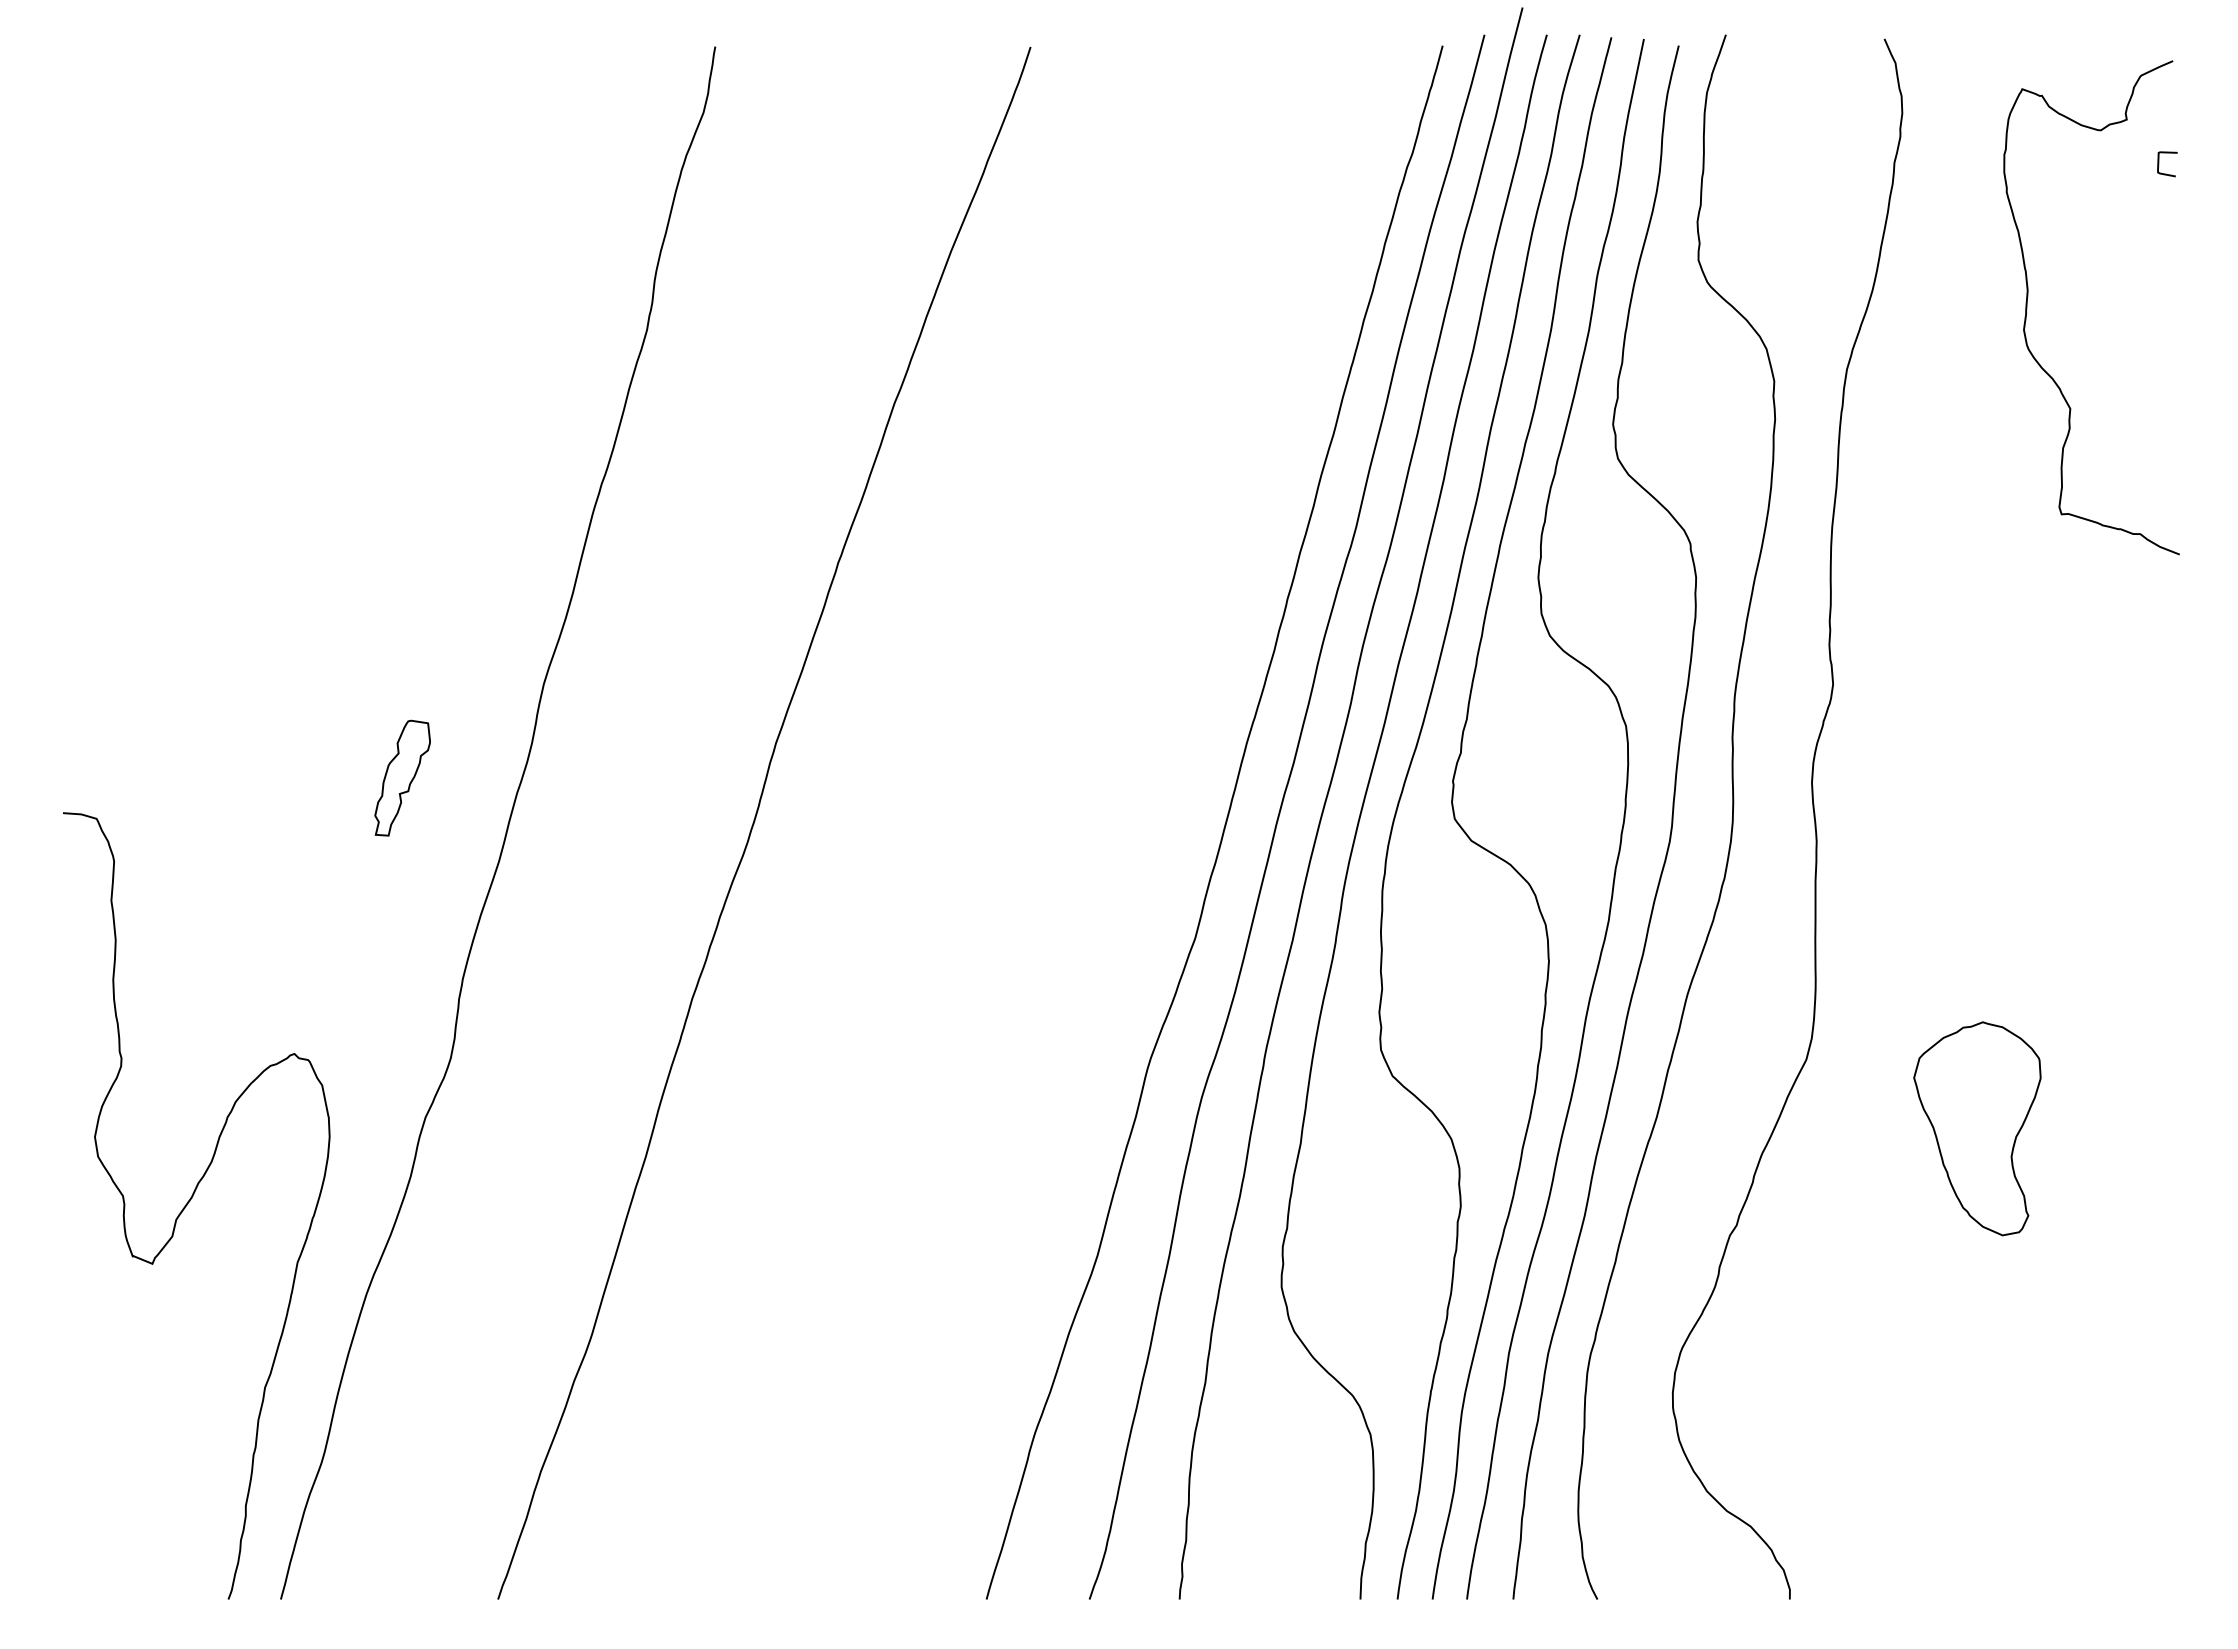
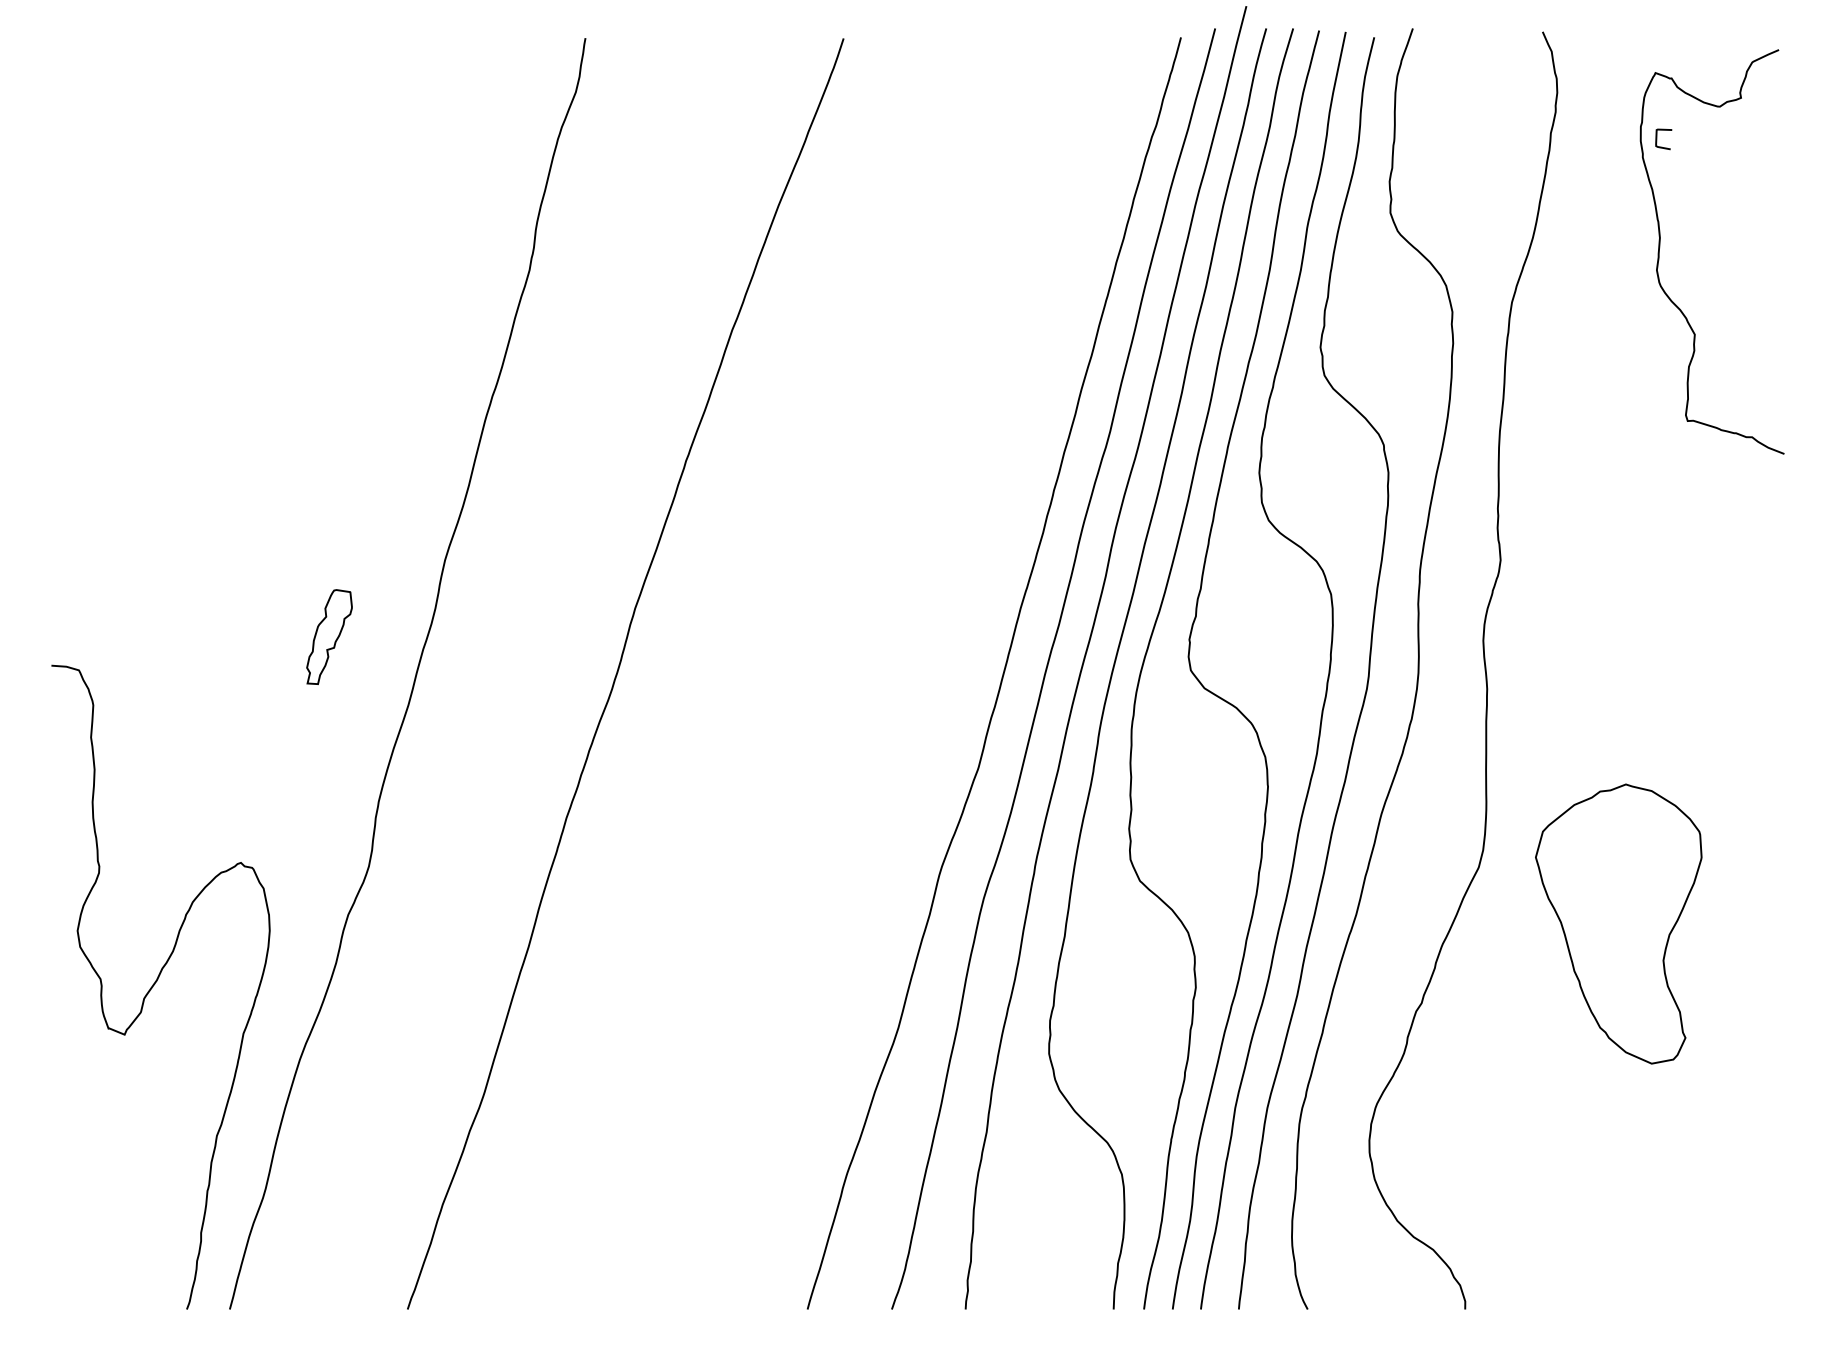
curve: (2159, 164) -> (1657, 139), moved
part: (1977, 1128) -> (1618, 923), size x1.6

